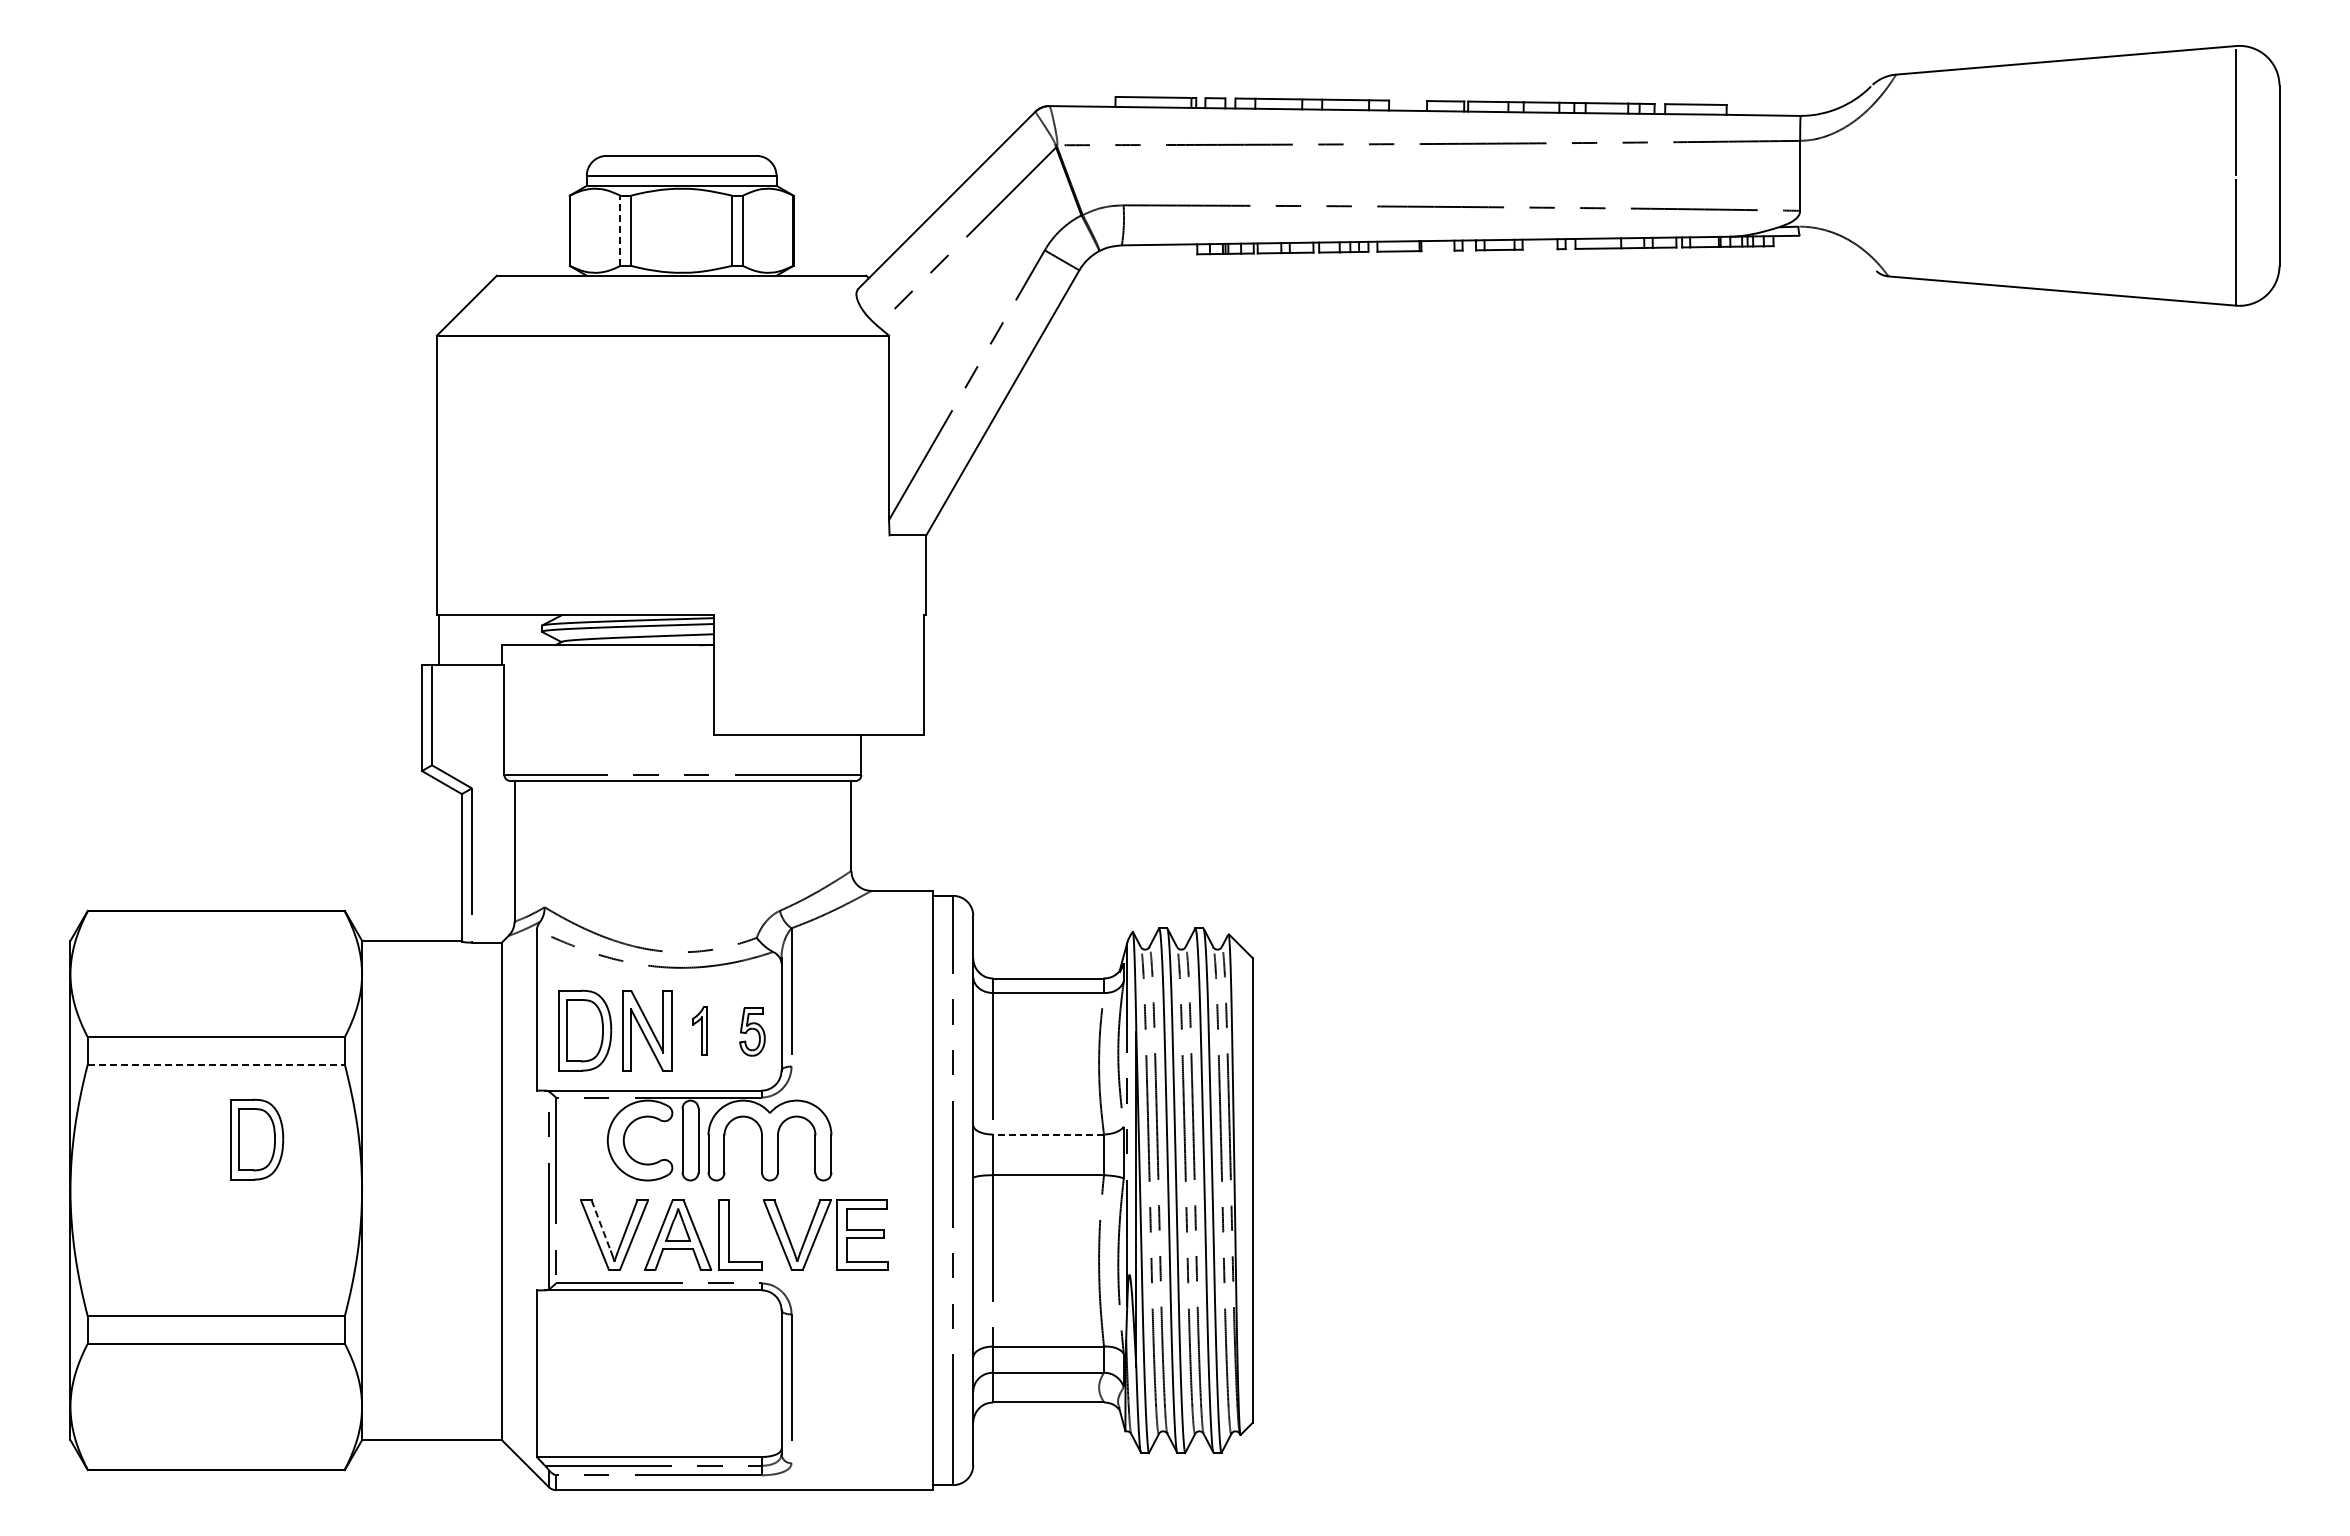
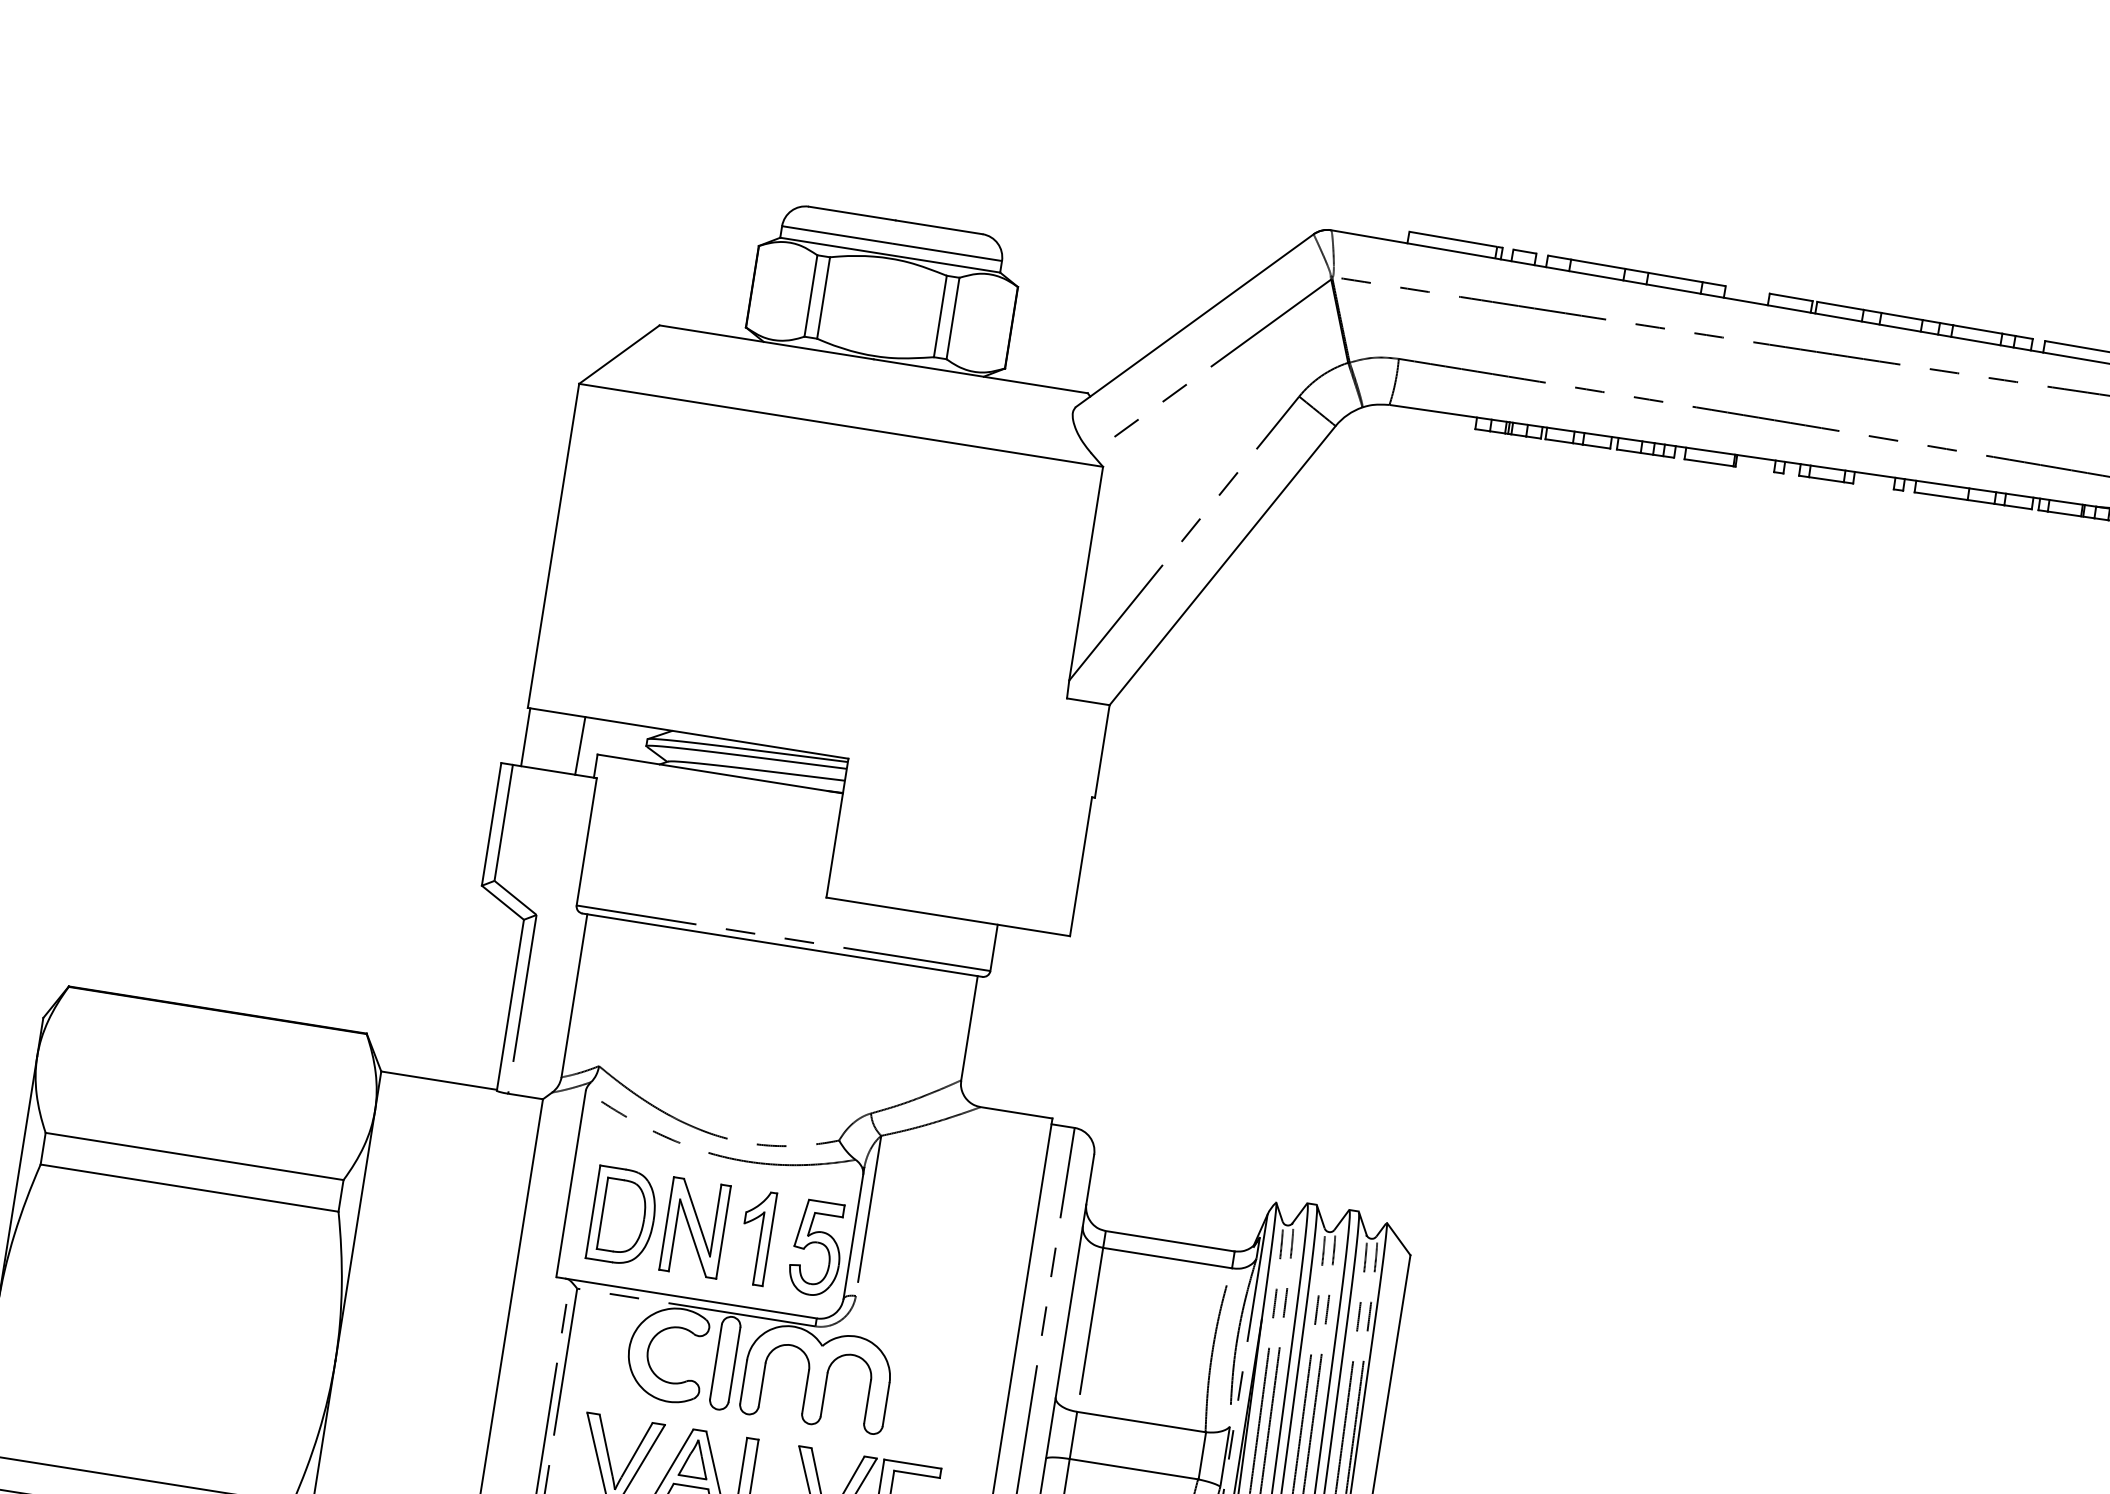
line: (620, 230) -> (811, 295), dashed -> solid
line: (485, 640) -> (579, 746), added
part: (699, 1030) -> (755, 1237), size x1.67
part: (752, 1031) -> (817, 1248), size x1.67
line: (216, 1064) -> (189, 1188), dashed -> solid
line: (1048, 1134) -> (1141, 1421), dashed -> solid
part: (257, 1139) -> (223, 1282), removed
line: (601, 1225) -> (606, 1445), dashed -> solid

